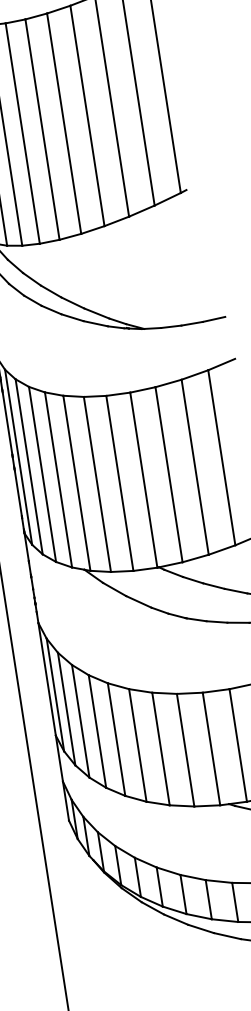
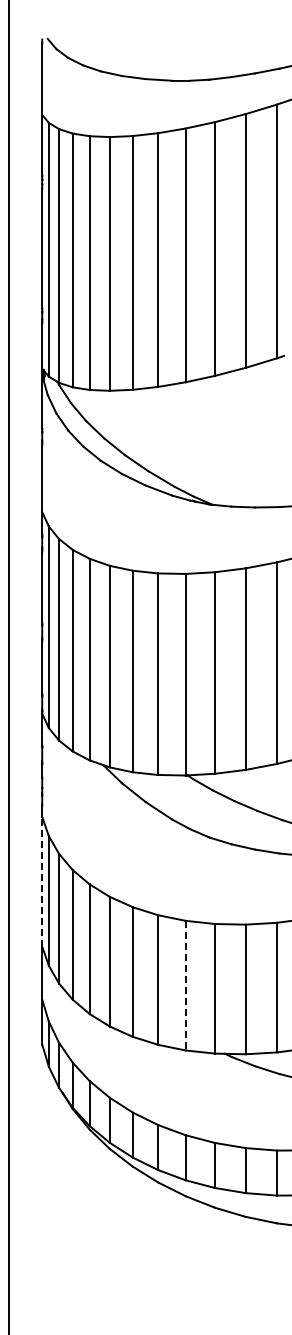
line: (47, 679) -> (42, 881), solid -> dashed
line: (185, 750) -> (185, 985), solid -> dashed

